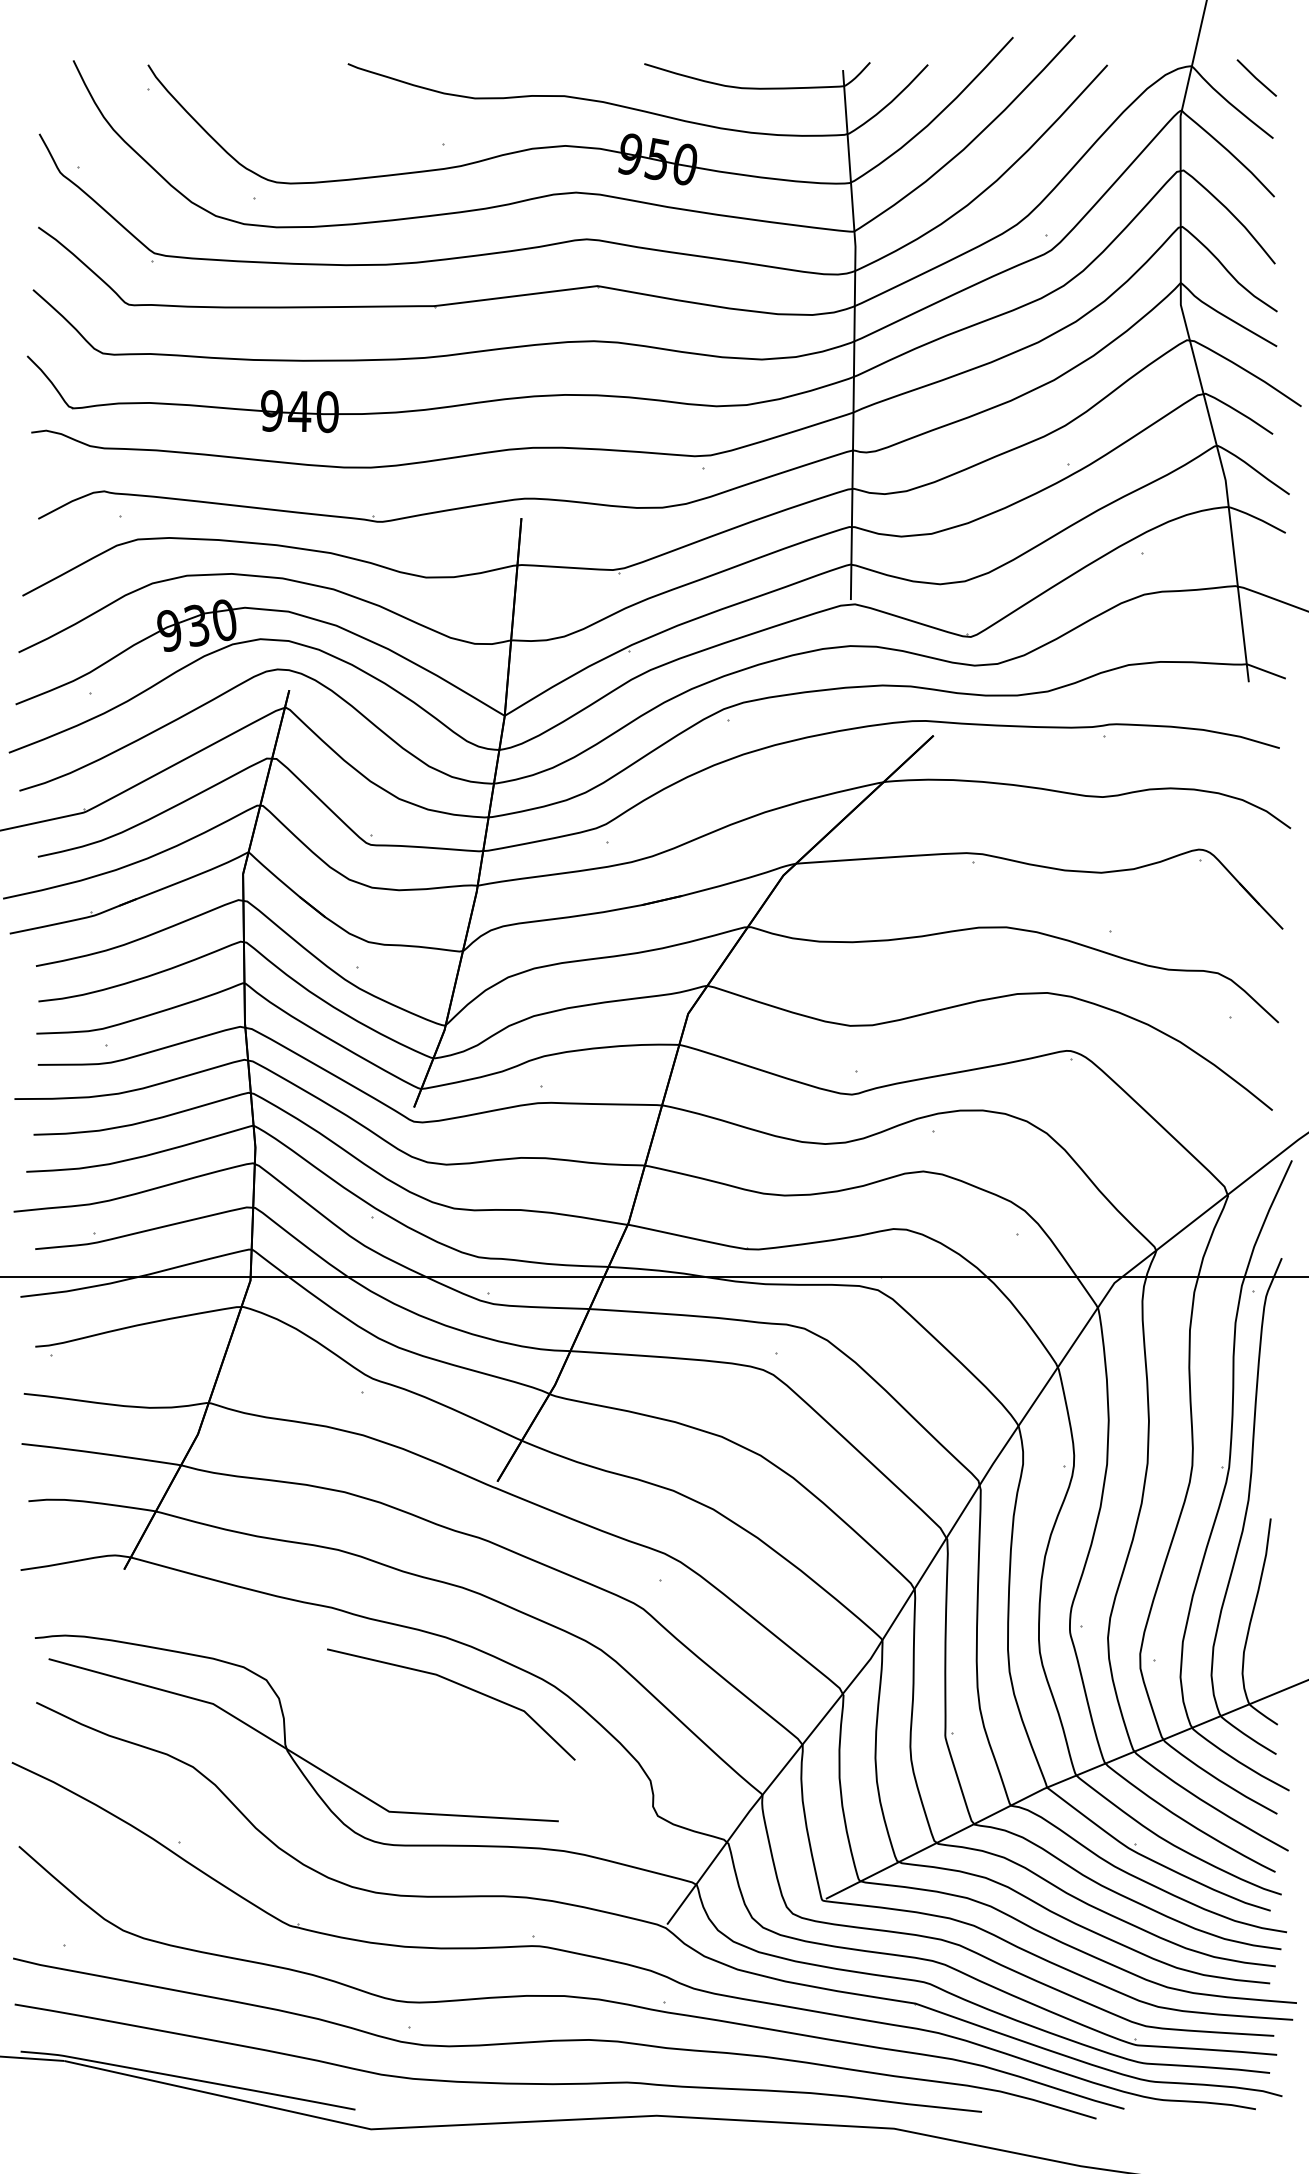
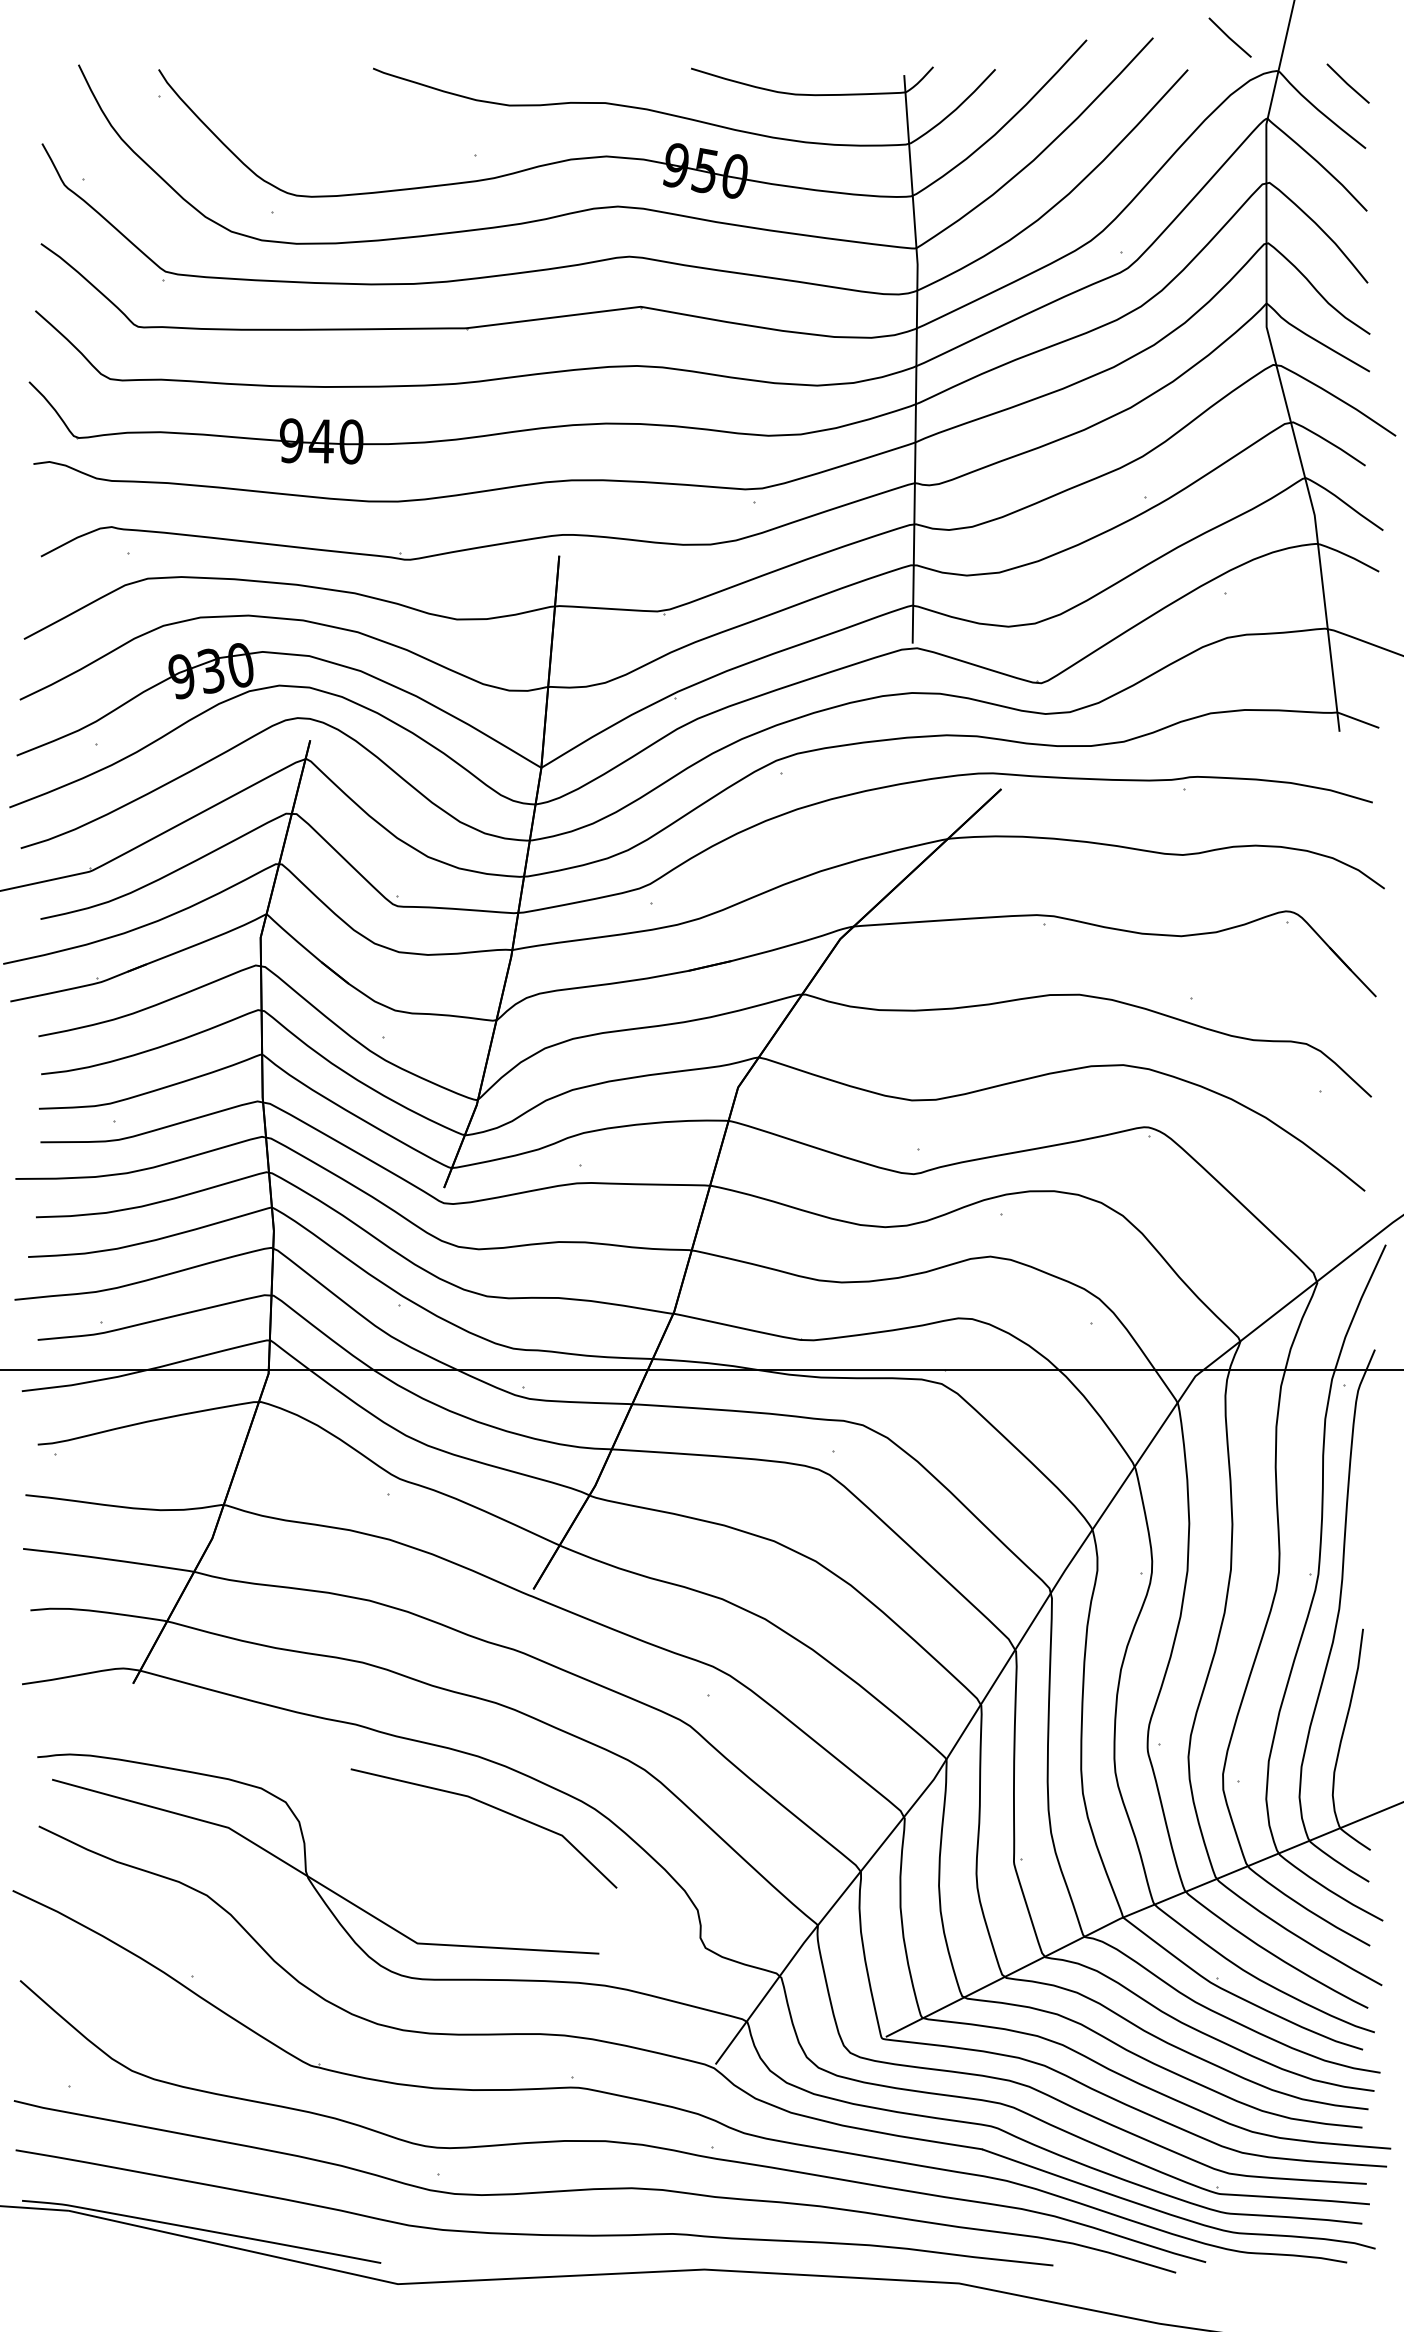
line: (1146, 35) -> (1229, 37), added

